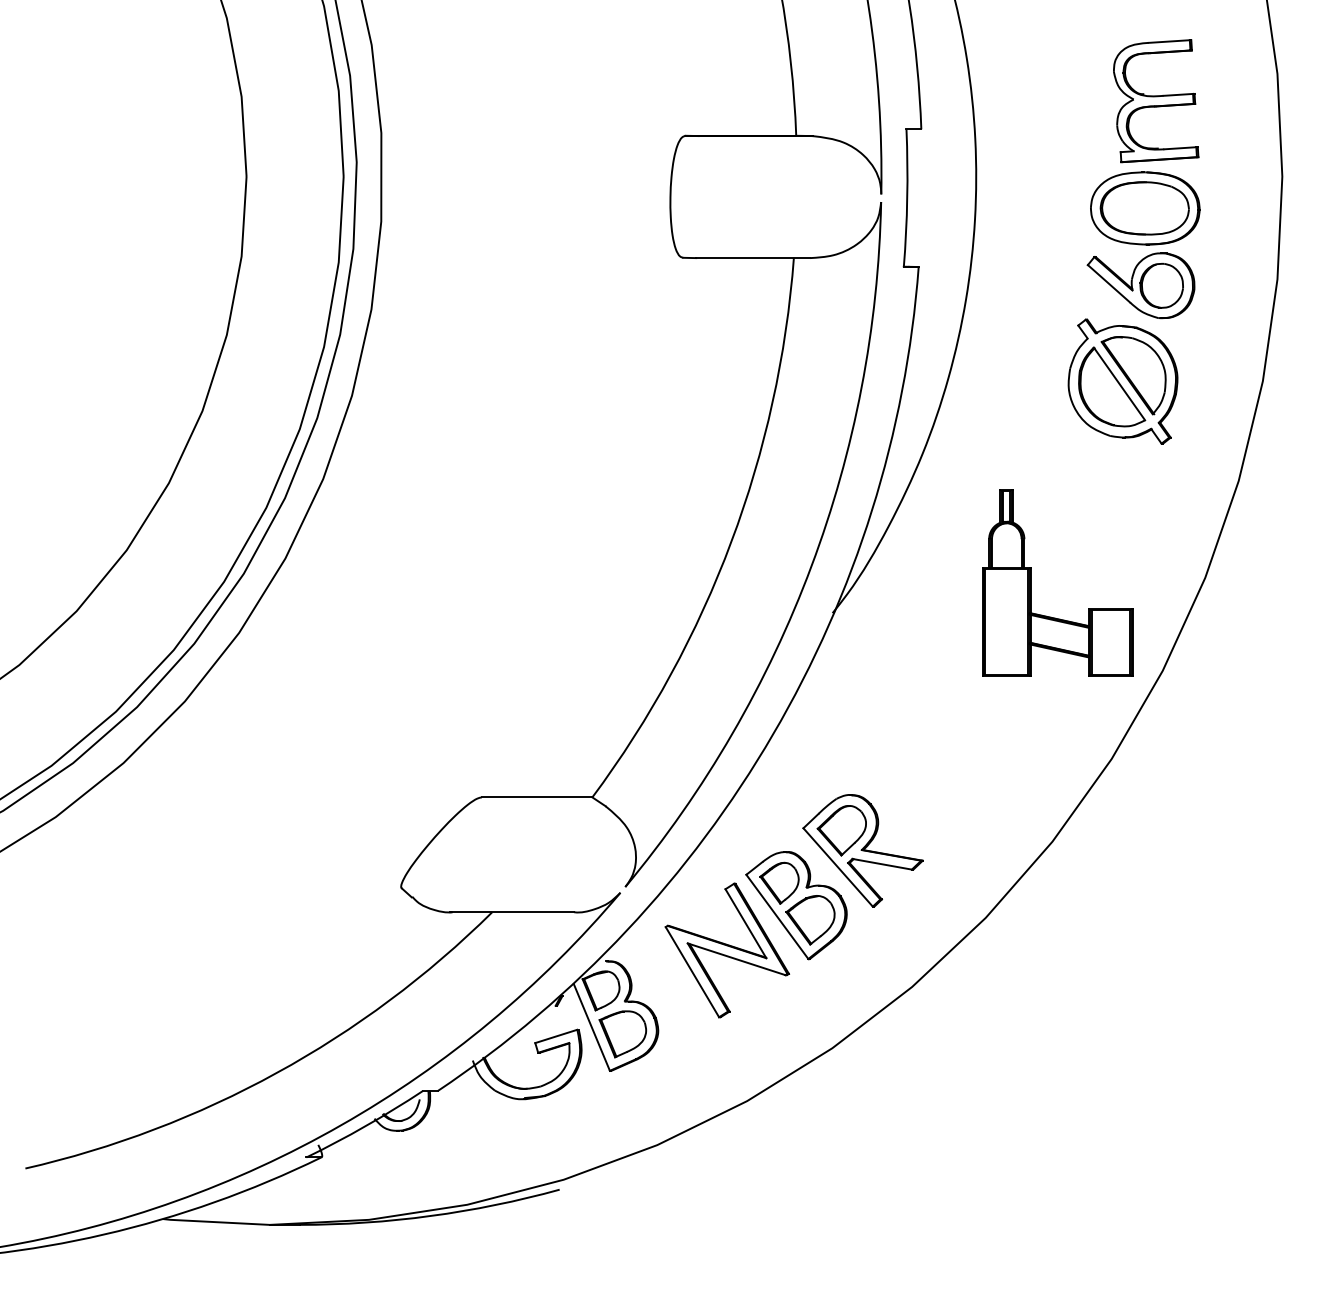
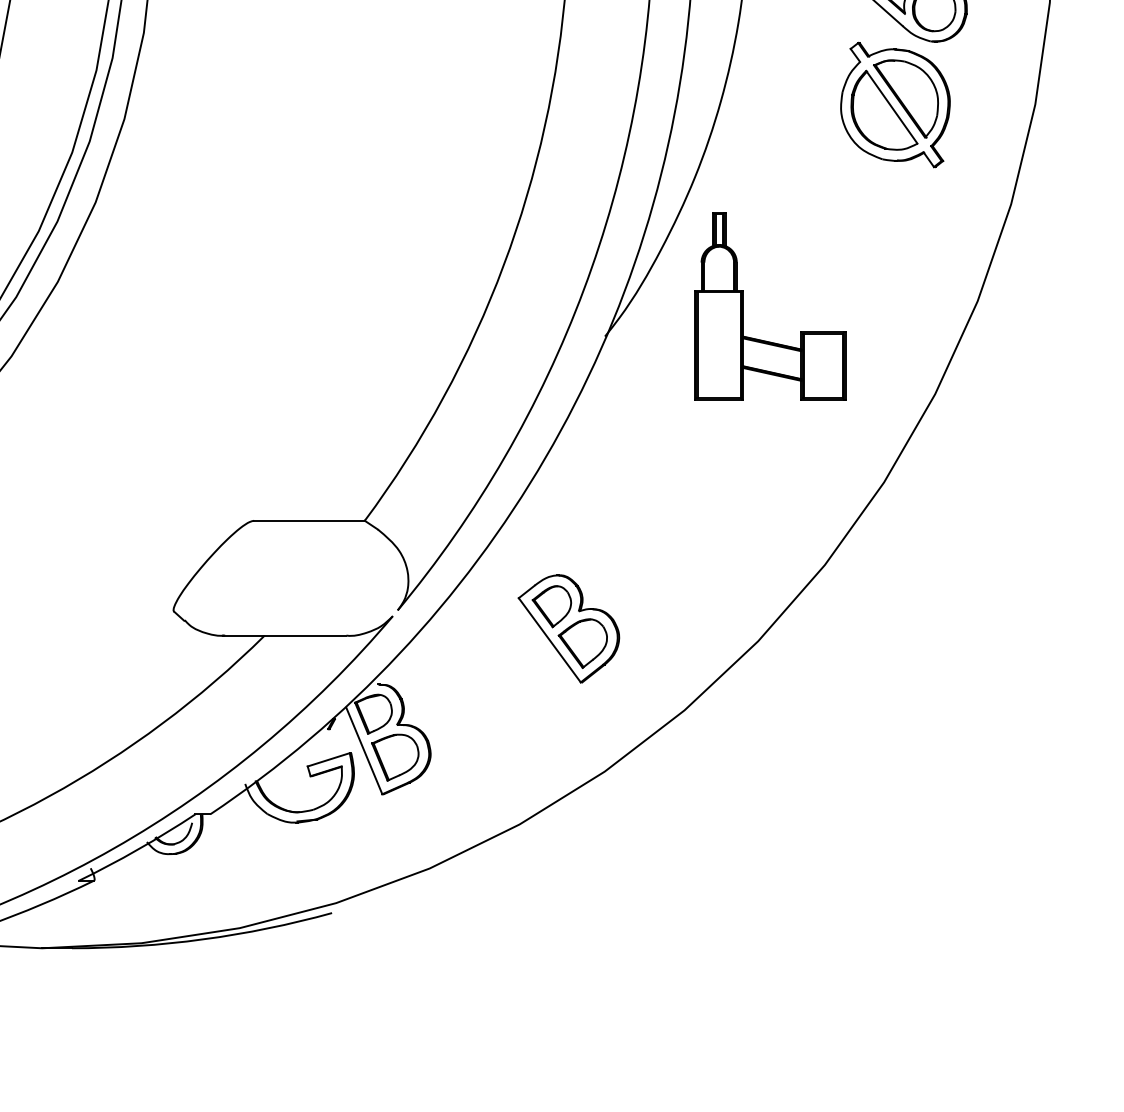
part: (1031, 582) -> (743, 305), moved
part: (862, 850) -> (634, 573), removed
part: (727, 950) -> (499, 673), removed

